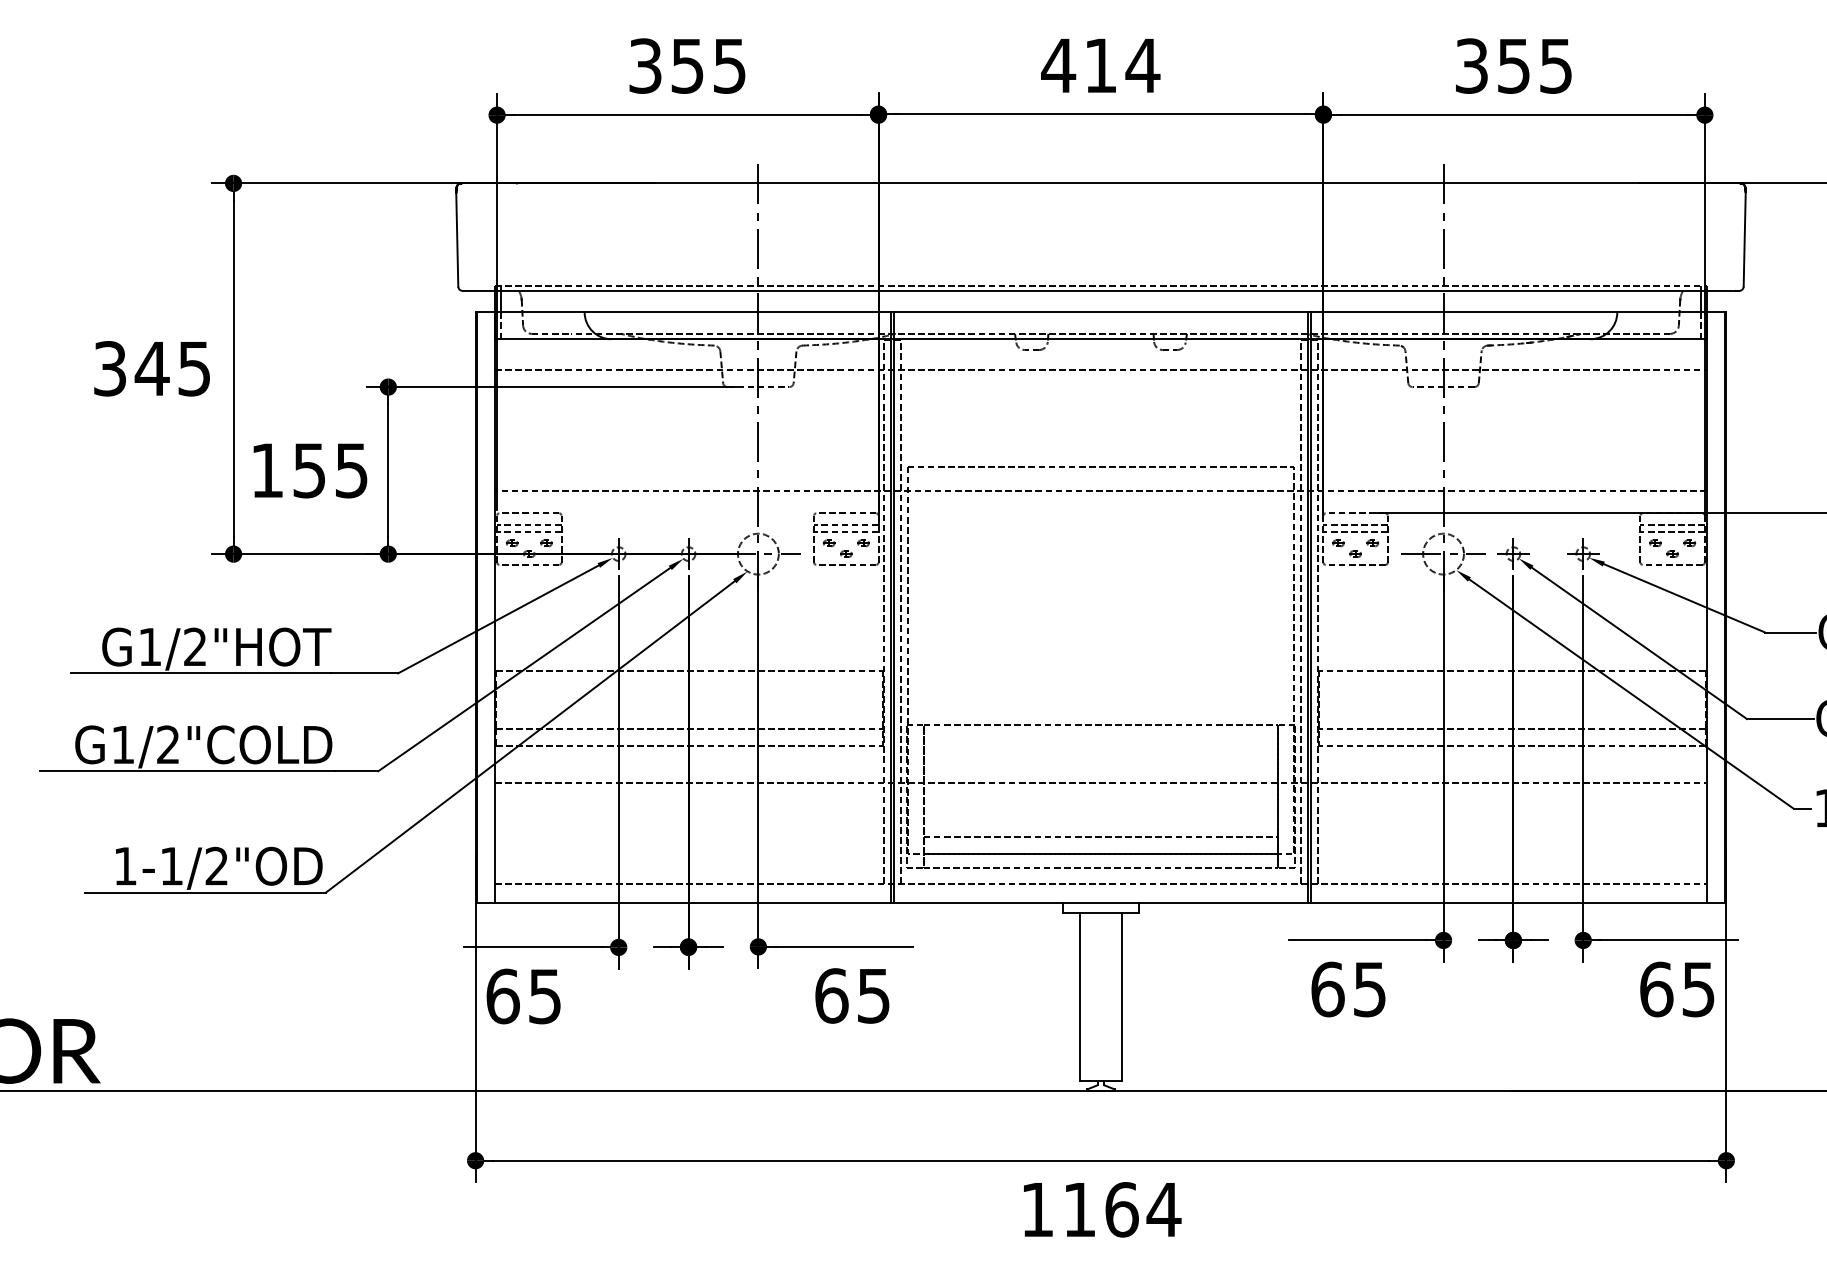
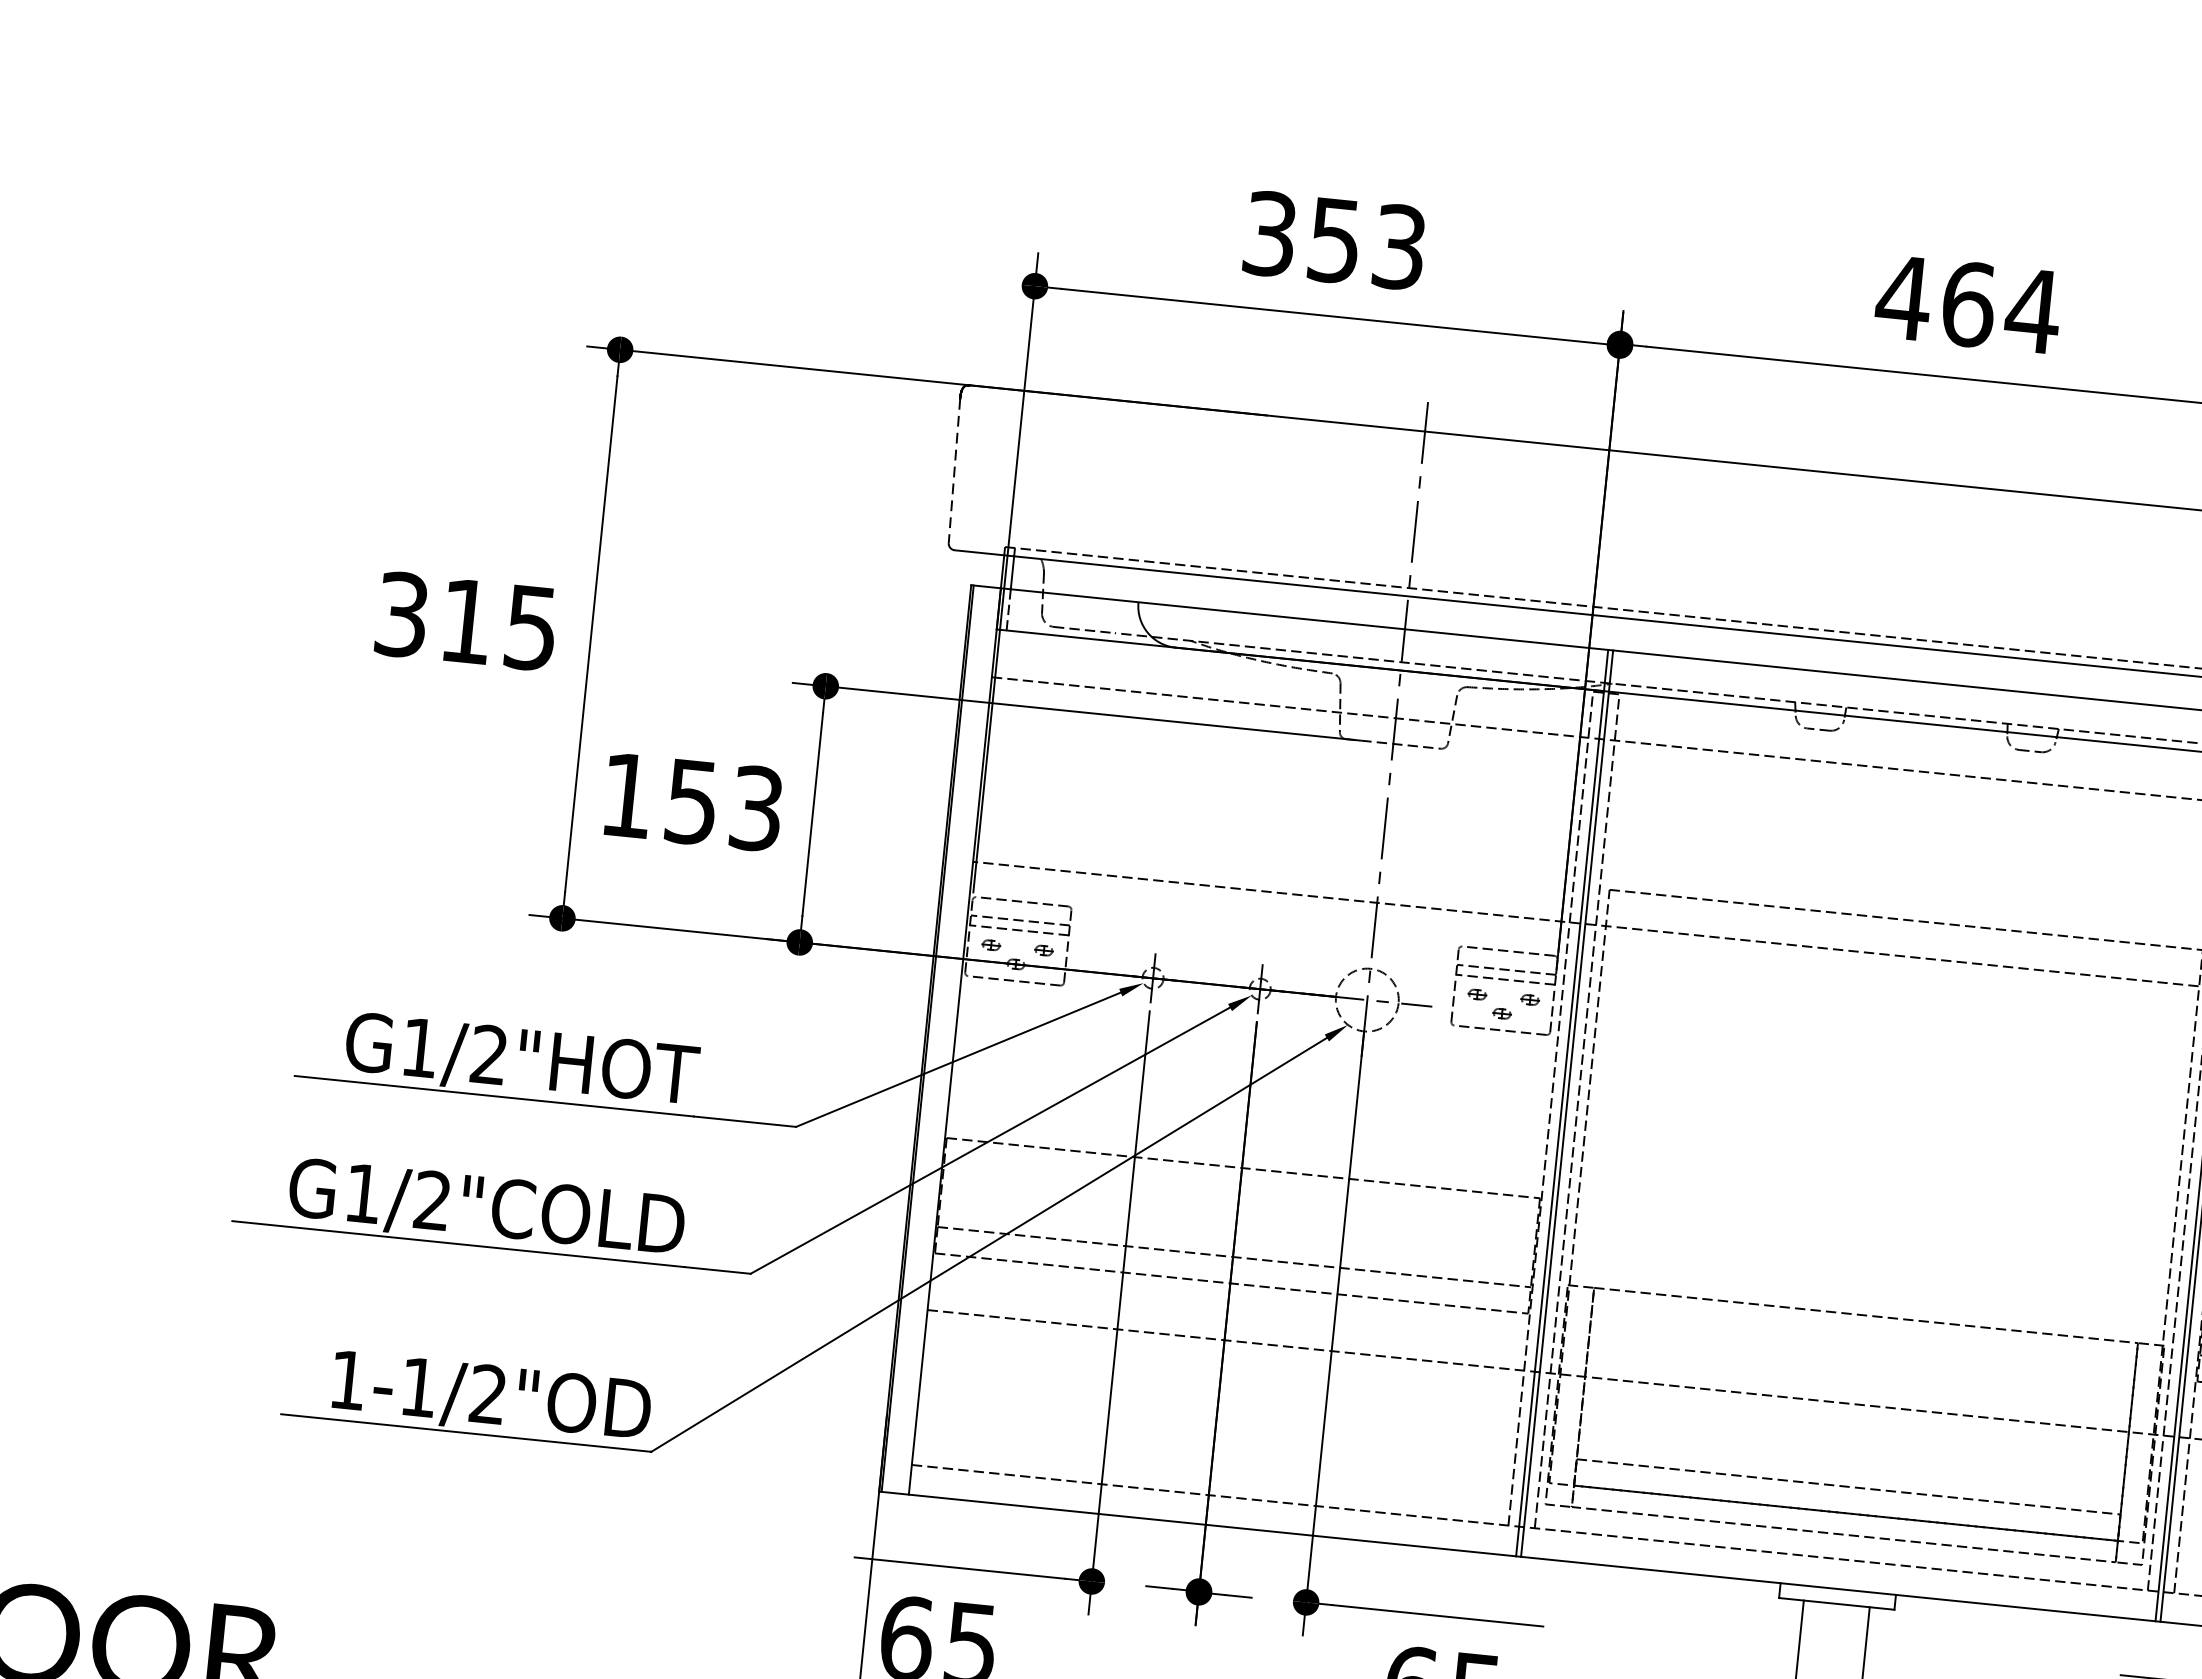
text: (729, 65) -> (1399, 246), 355 -> 353
text: (1100, 65) -> (1968, 304), 414 -> 464
line: (457, 239) -> (954, 470), solid -> dashed
text: (151, 368) -> (465, 620), 345 -> 315
text: (351, 469) -> (756, 806), 155 -> 153

